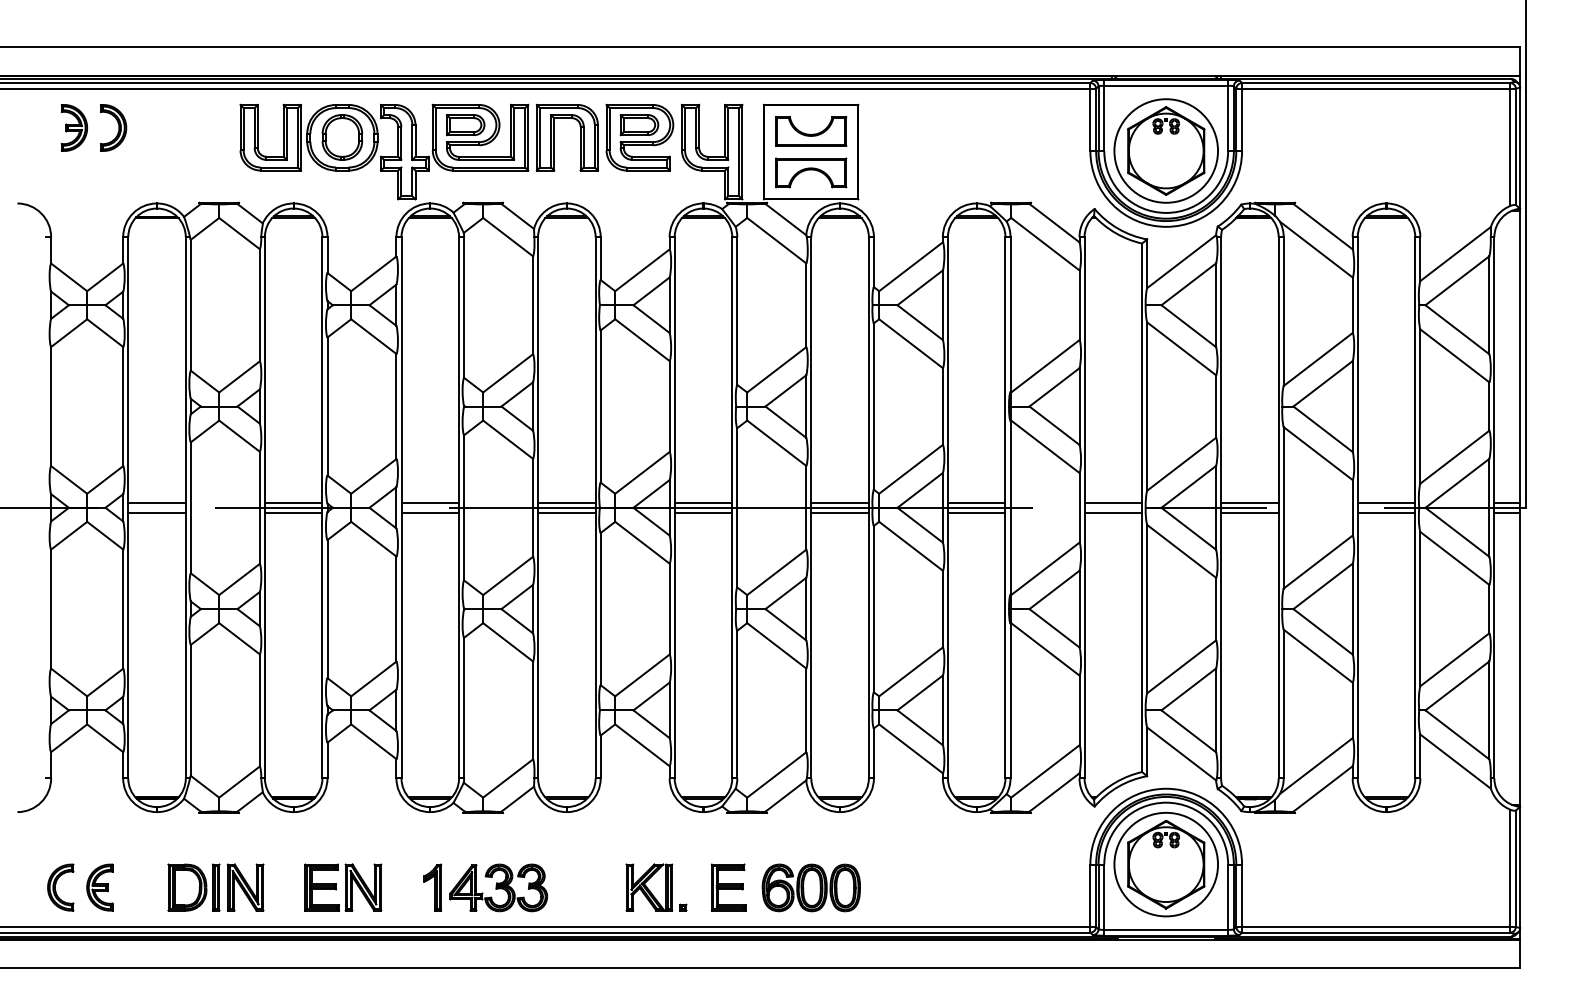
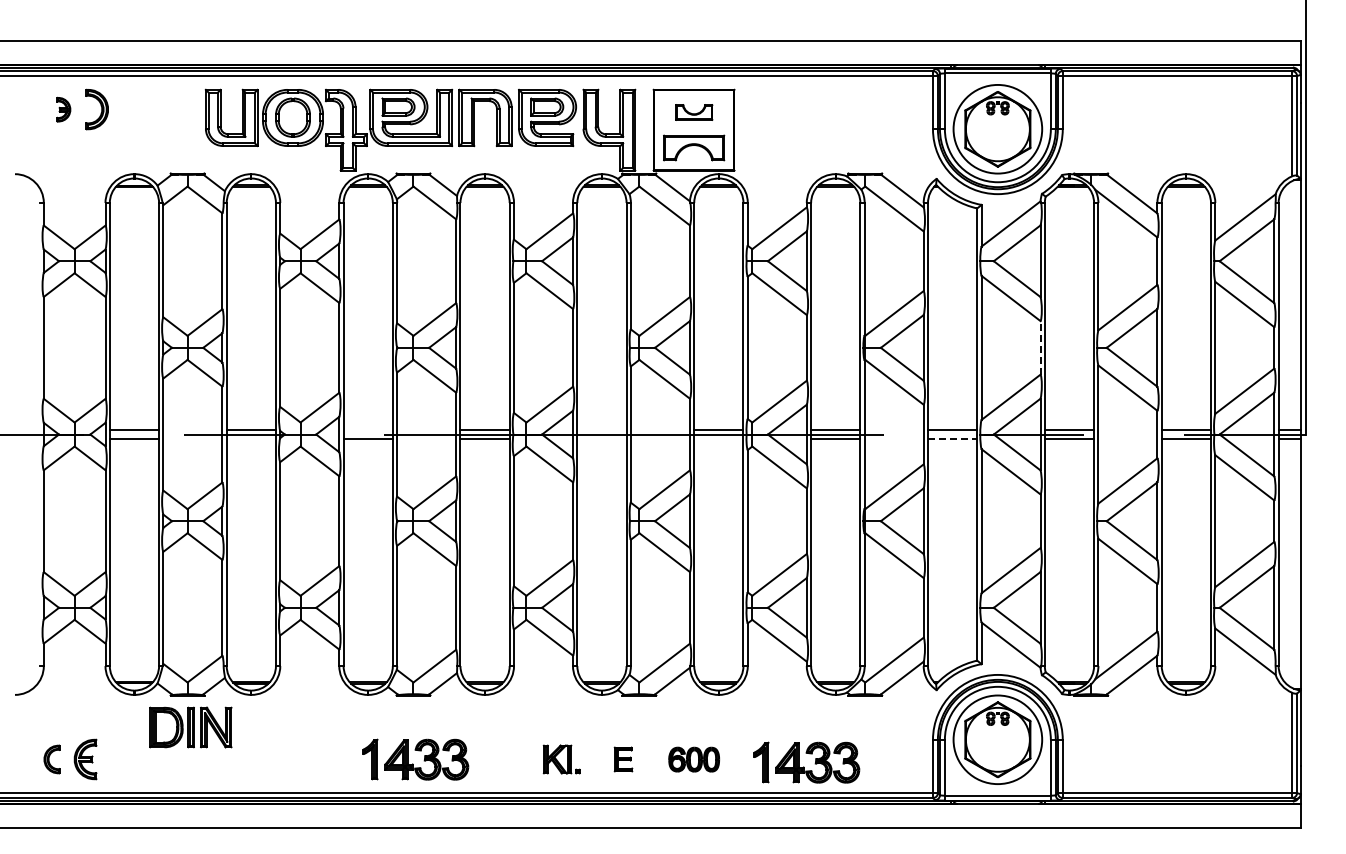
part: (74, 127) -> (63, 109), size x0.6
part: (811, 131) -> (694, 112), size x0.6
line: (1216, 406) -> (1040, 347), solid -> dashed
line: (429, 503) -> (367, 430), removed
line: (702, 503) -> (601, 430), removed
line: (292, 512) -> (250, 438), removed
line: (702, 512) -> (601, 438), removed
line: (839, 512) -> (718, 438), removed
line: (1113, 512) -> (952, 438), solid -> dashed
part: (60, 887) -> (51, 759), size x0.7
part: (215, 887) -> (190, 727), moved
part: (342, 887) -> (293, 759), removed
part: (656, 887) -> (561, 759), size x0.7
part: (728, 887) -> (623, 759), size x0.6
part: (810, 887) -> (693, 759), size x0.6
part: (942, 891) -> (806, 762), added

